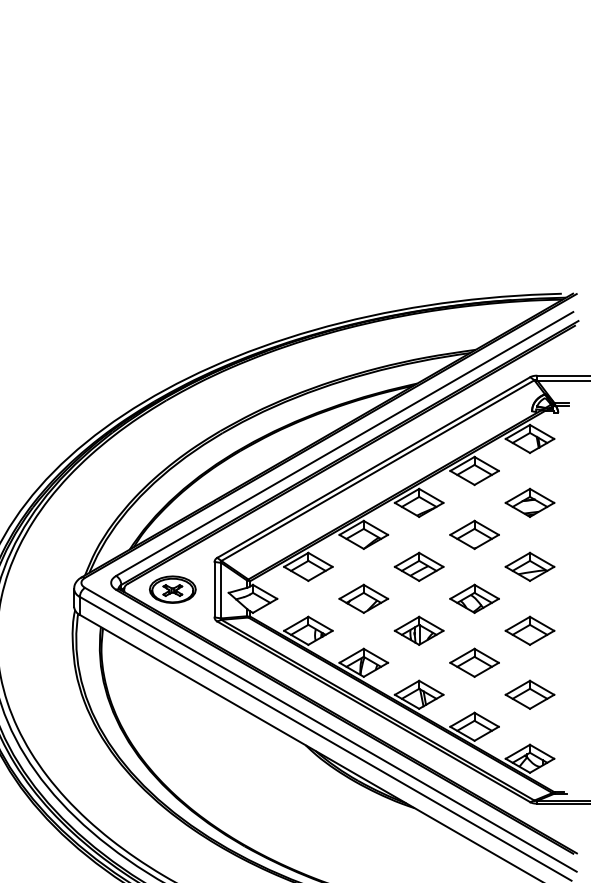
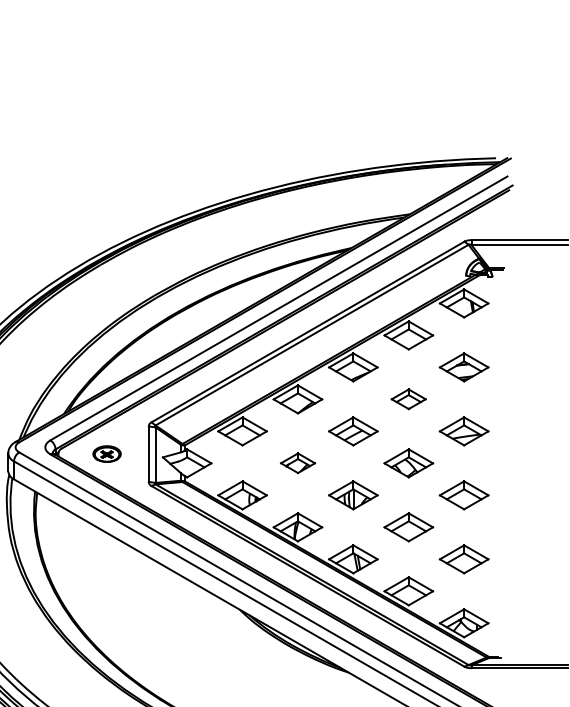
part: (474, 534) -> (408, 398), size x0.7
part: (172, 589) -> (106, 453), size x0.6
part: (363, 598) -> (297, 462), size x0.7

